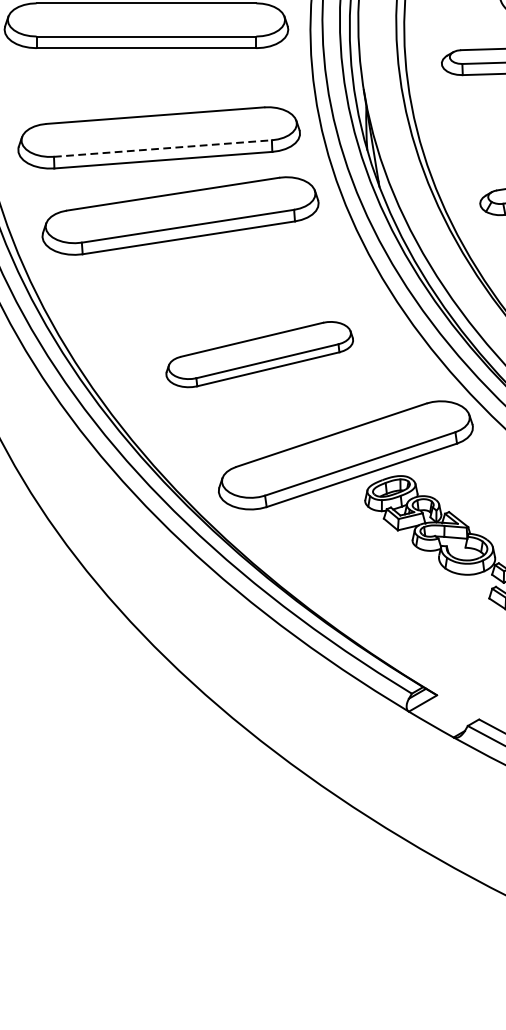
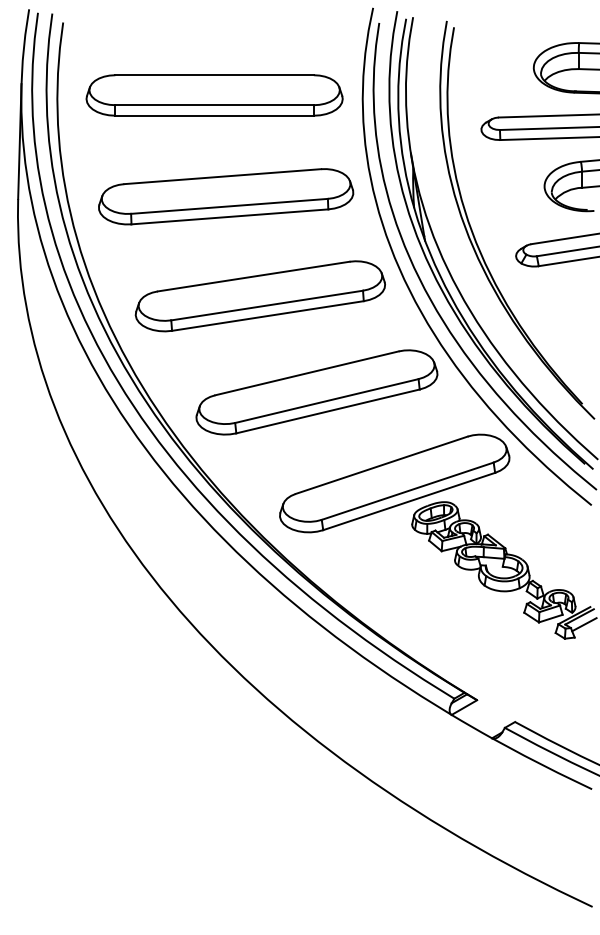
line: (162, 148) -> (229, 206), dashed -> solid
part: (179, 216) -> (259, 296), moved
part: (259, 354) -> (316, 392), size x1.43

